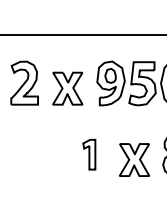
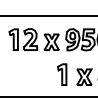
part: (89, 154) -> (62, 74), size x1.43

